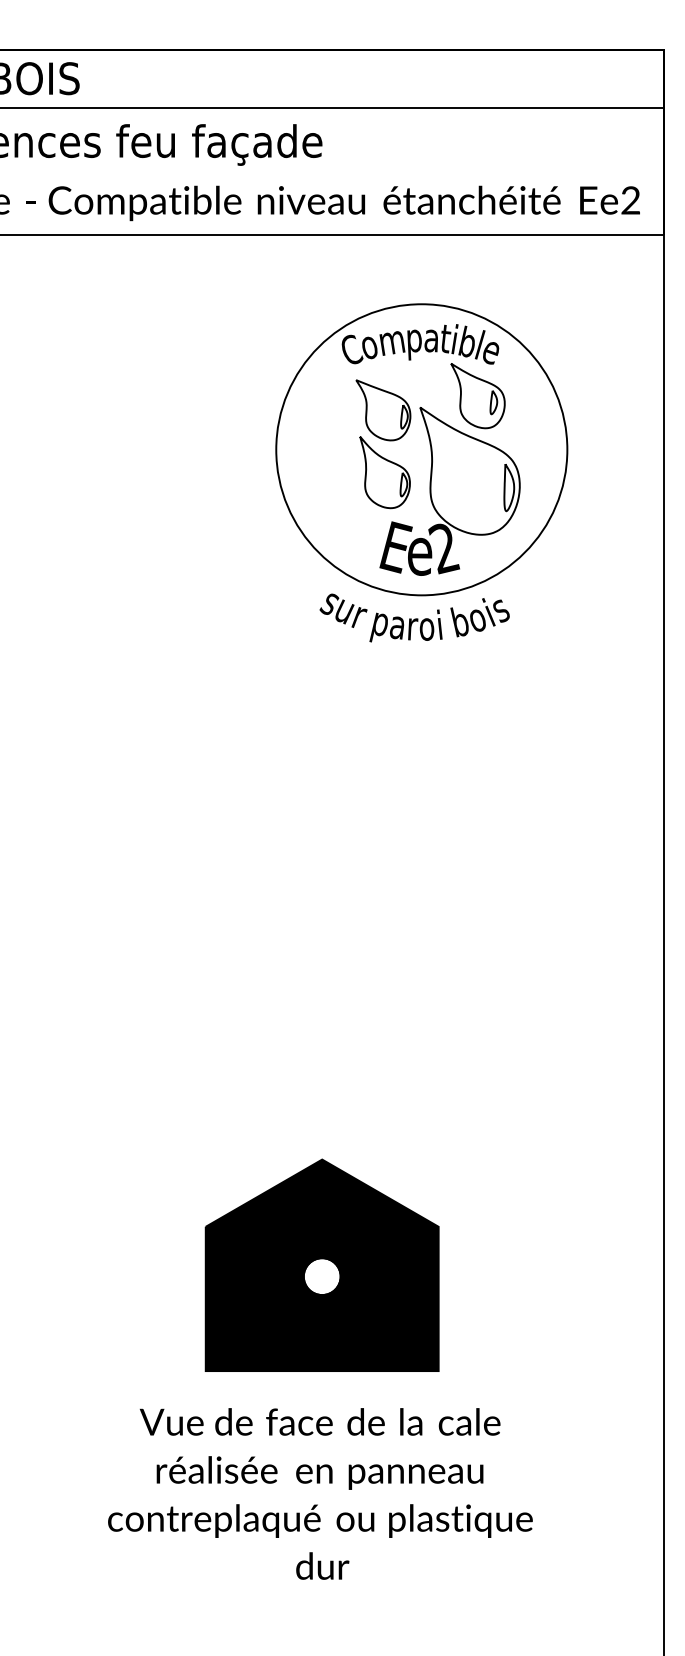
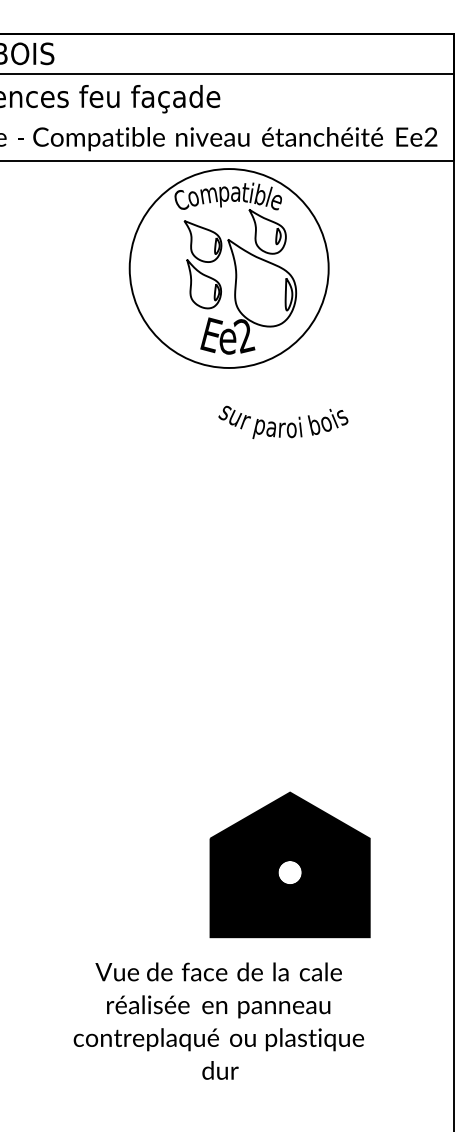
part: (420, 449) -> (228, 268), moved
part: (321, 1264) -> (289, 864), moved

